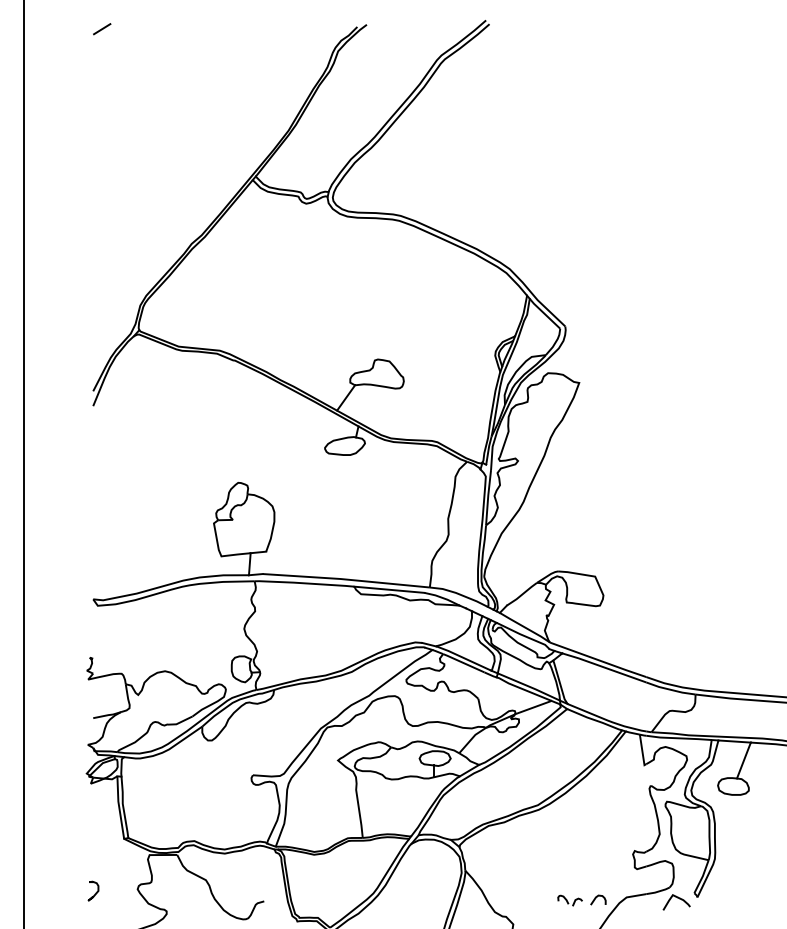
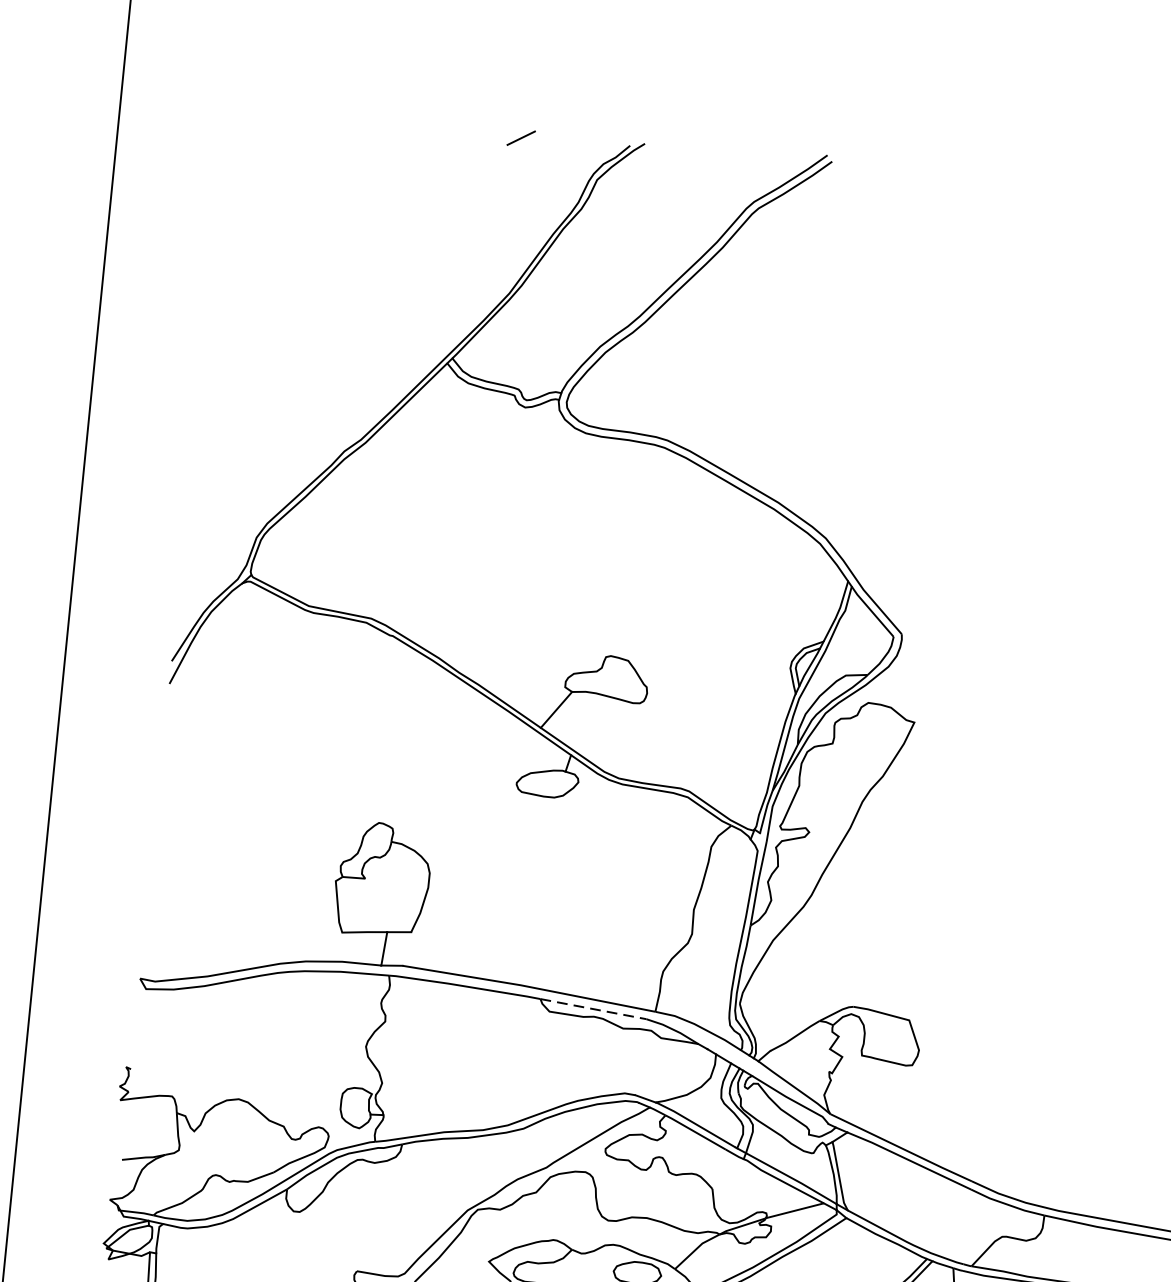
line: (102, 29) -> (521, 138), moved
line: (389, 589) -> (593, 1008), solid -> dashed

